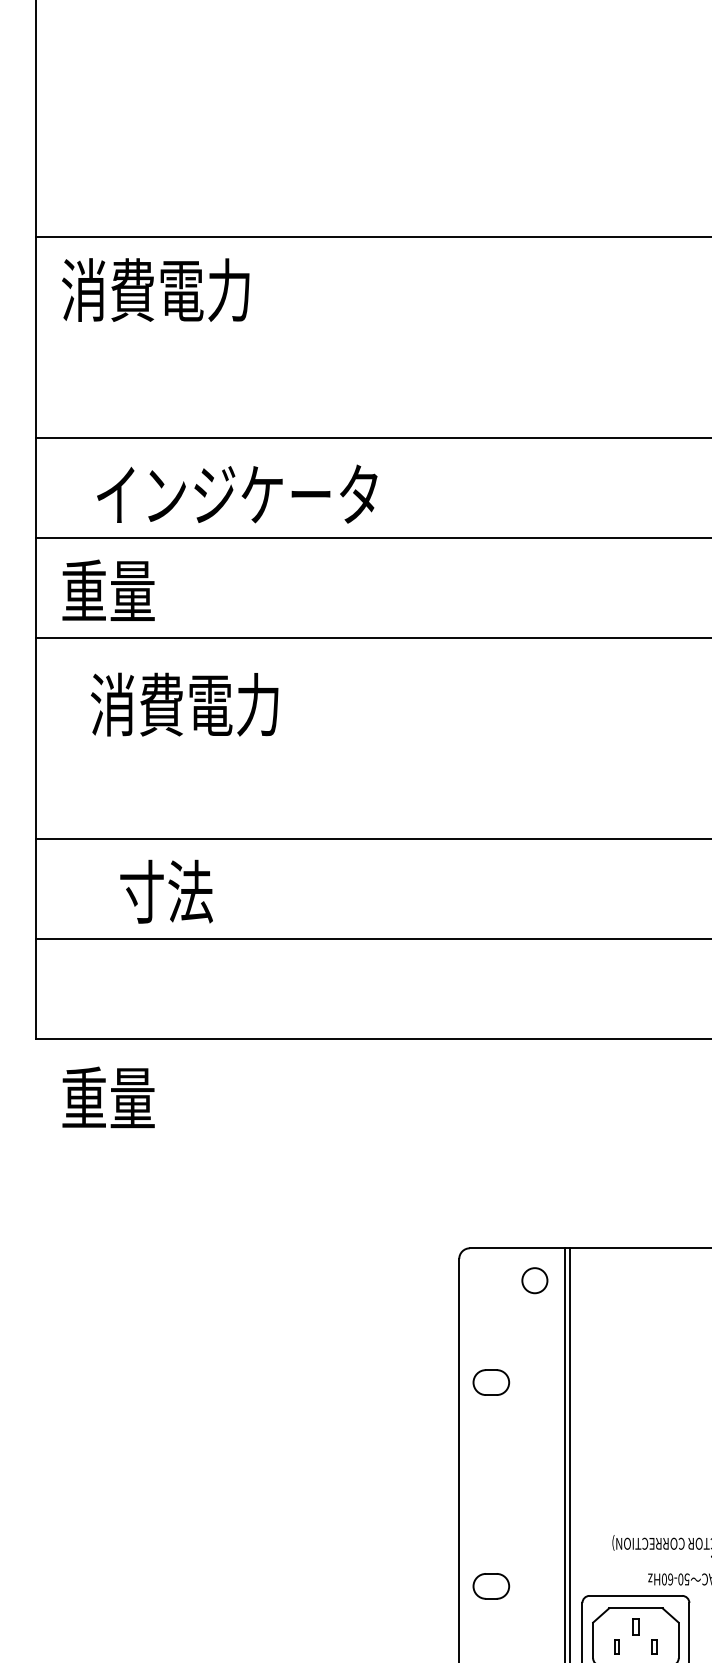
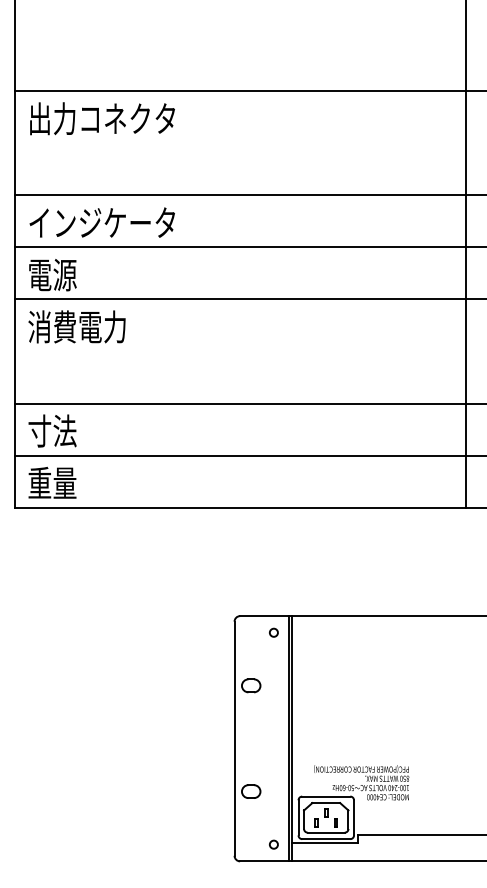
text: (202, 289) -> (101, 118), 消費電力 -> 出力コネクタ
text: (235, 493) -> (101, 222), moved
text: (108, 590) -> (52, 274), 重量 -> 電源
text: (183, 703) -> (76, 326), moved
text: (166, 890) -> (52, 430), moved
text: (108, 1096) -> (52, 482), moved
circle: (534, 1279) -> (273, 632), size x0.62

